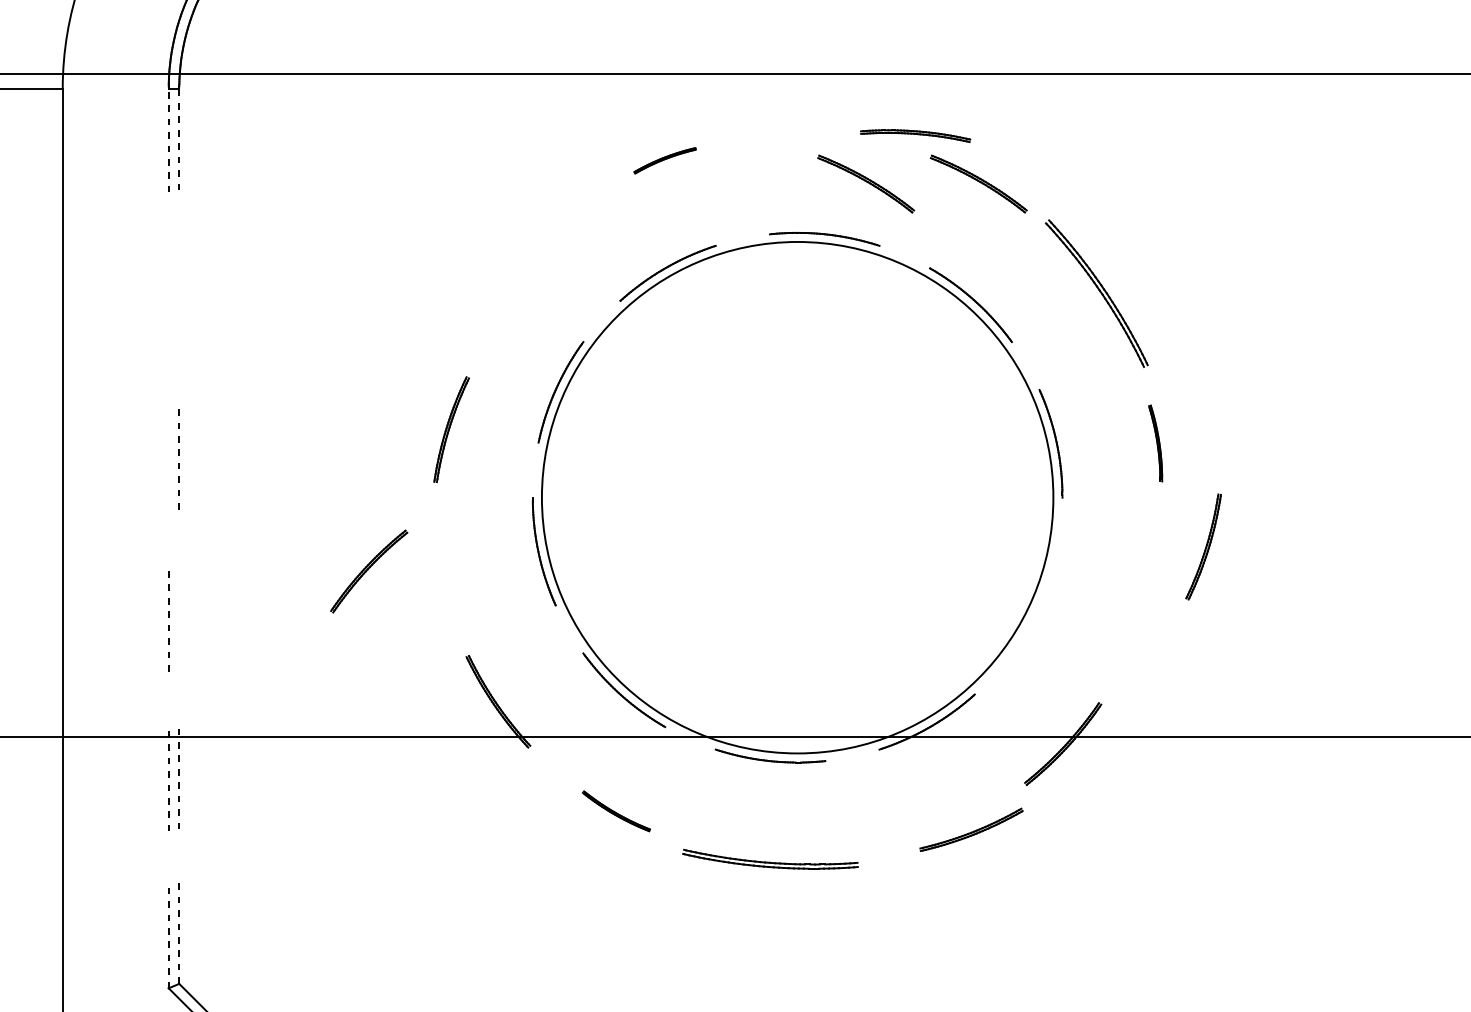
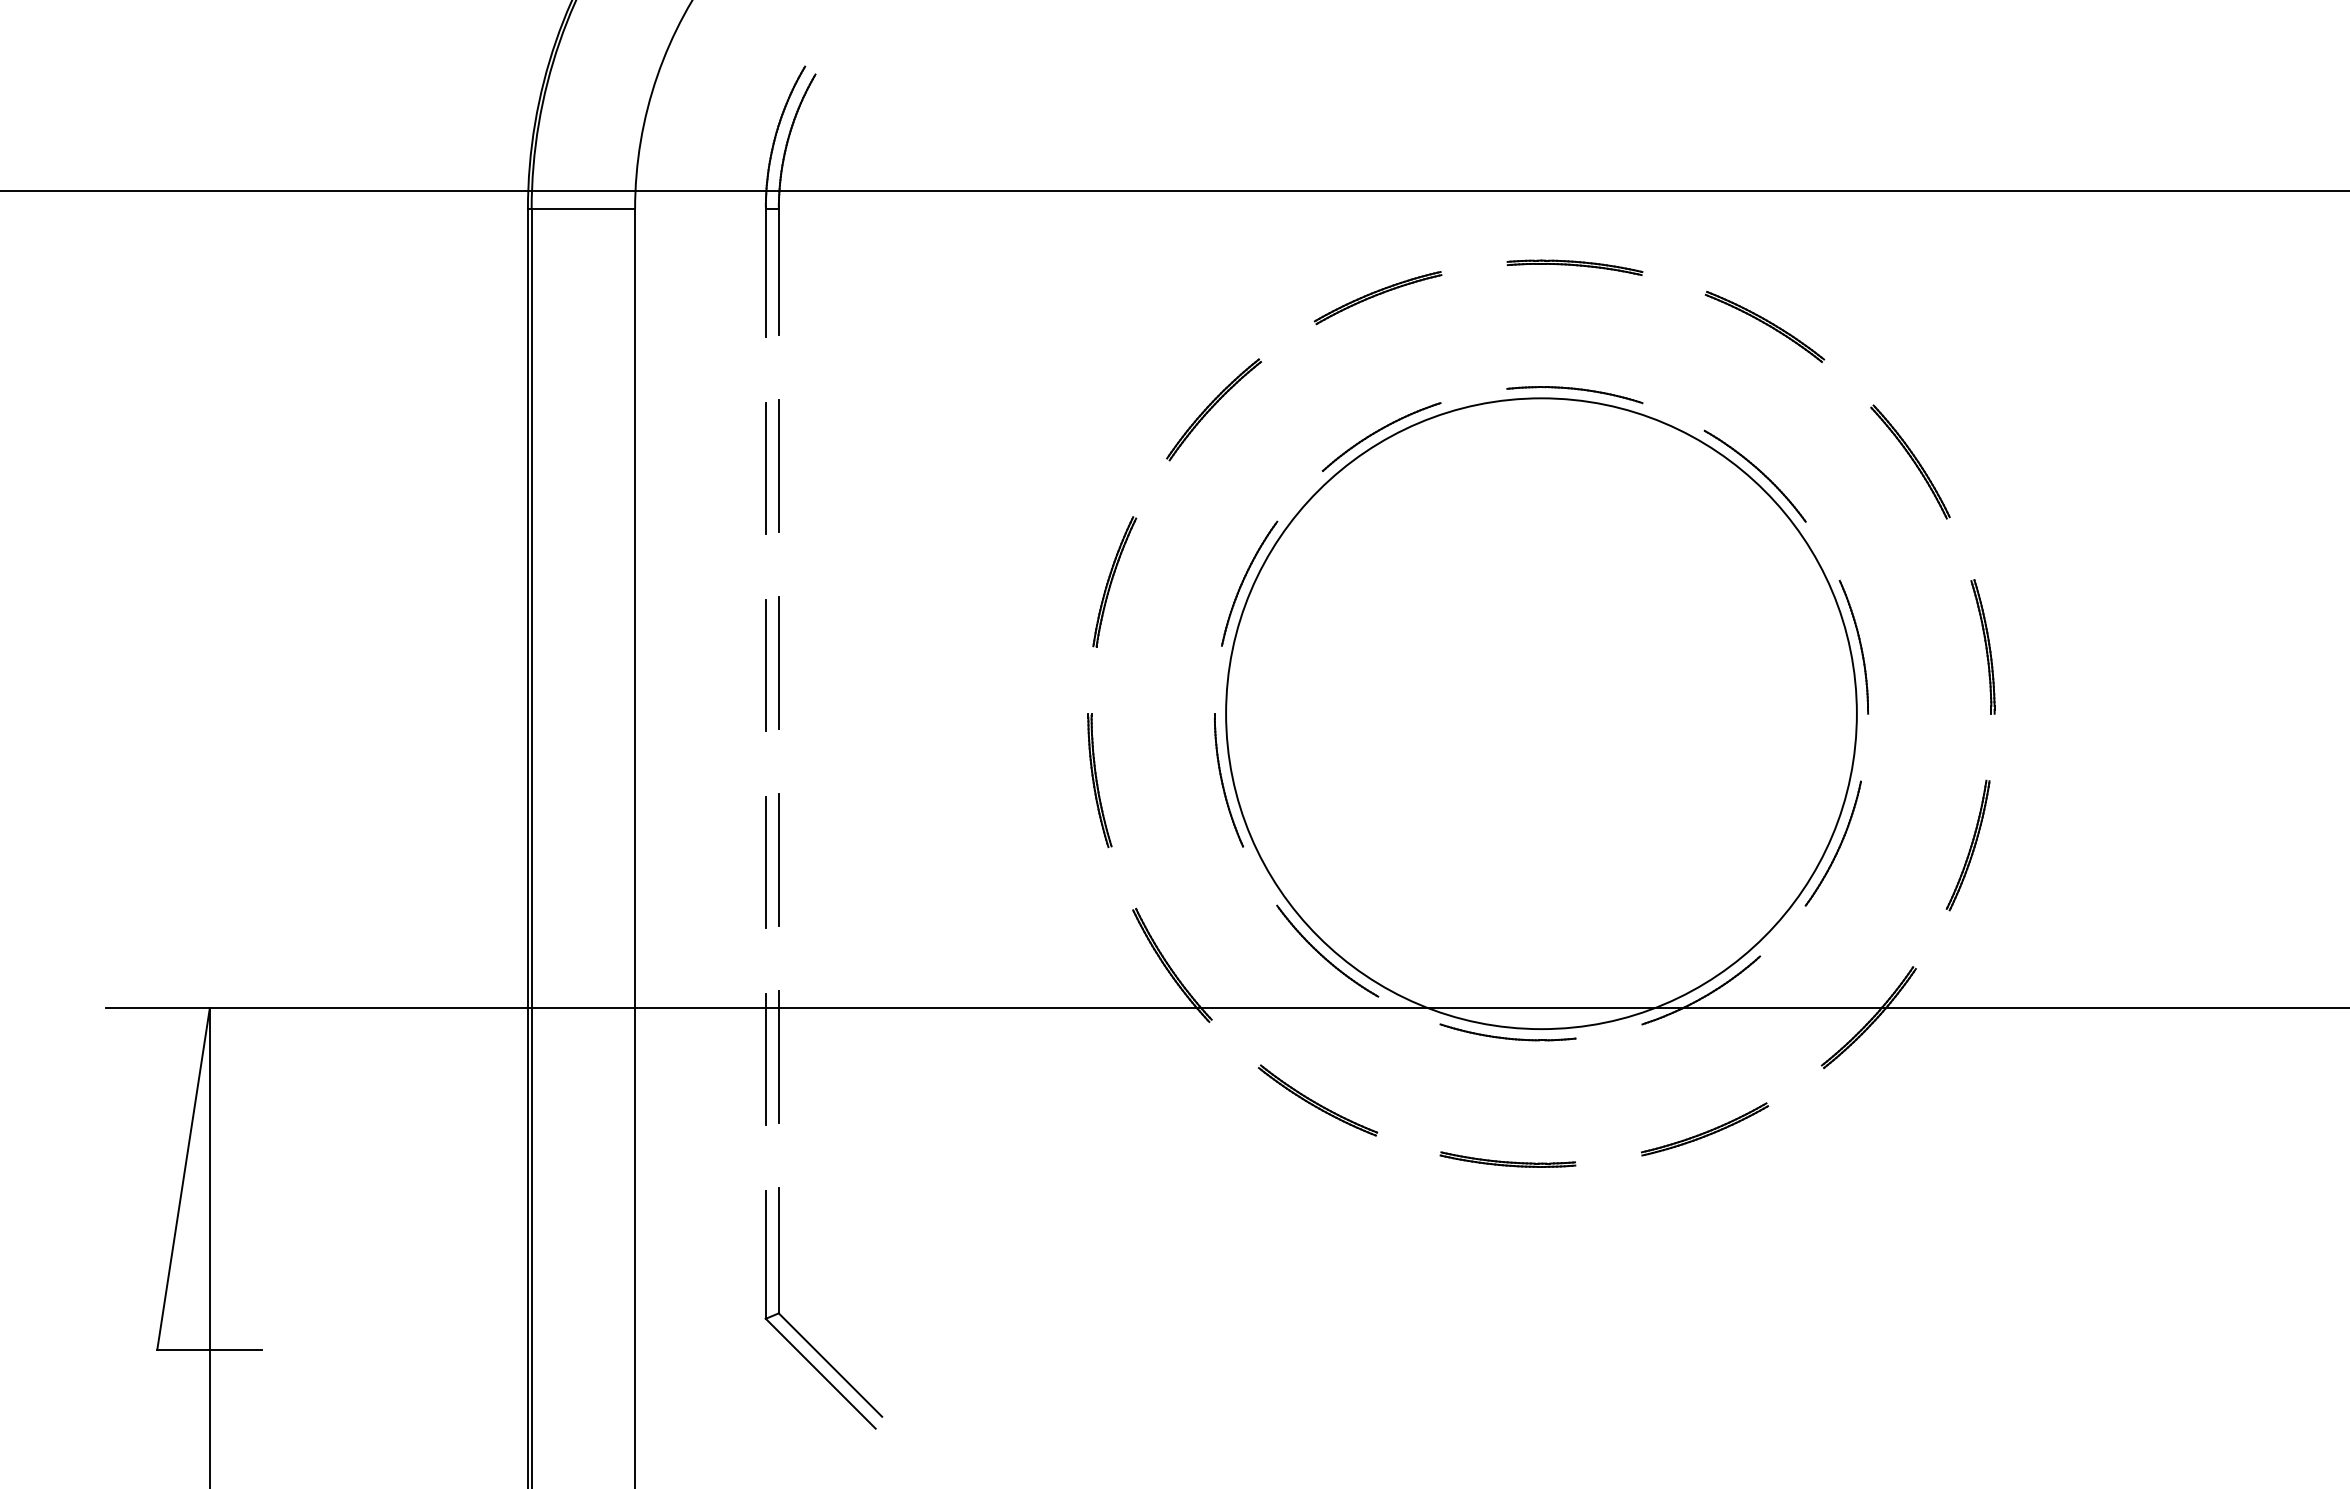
part: (915, 135) -> (1574, 267), moved
line: (179, 139) -> (778, 272), dashed -> solid
line: (168, 140) -> (765, 273), dashed -> solid
part: (664, 161) -> (1377, 298), size x1.67
part: (865, 183) -> (1625, 326), removed
part: (1096, 293) -> (1910, 461), size x0.62
line: (179, 296) -> (778, 465), added
line: (168, 298) -> (765, 468), added
part: (451, 429) -> (1114, 581), moved
part: (1155, 443) -> (1982, 646), size x1.43
line: (179, 456) -> (778, 662), dashed -> solid
line: (168, 458) -> (765, 665), added
part: (1203, 546) -> (1967, 845), moved
part: (439, 551) -> (1099, 780), added
part: (368, 571) -> (1213, 409), moved
part: (1038, 605) -> (1838, 846), added
line: (179, 615) -> (778, 859), added
line: (168, 618) -> (765, 862), dashed -> solid
line: (179, 775) -> (778, 1056), dashed -> solid
line: (168, 778) -> (765, 1059), dashed -> solid
part: (616, 811) -> (1317, 1100), size x1.43
part: (971, 829) -> (1705, 1129), moved
part: (770, 859) -> (1507, 1159), size x0.62
line: (179, 932) -> (778, 1250), dashed -> solid
line: (168, 936) -> (765, 1254), dashed -> solid

